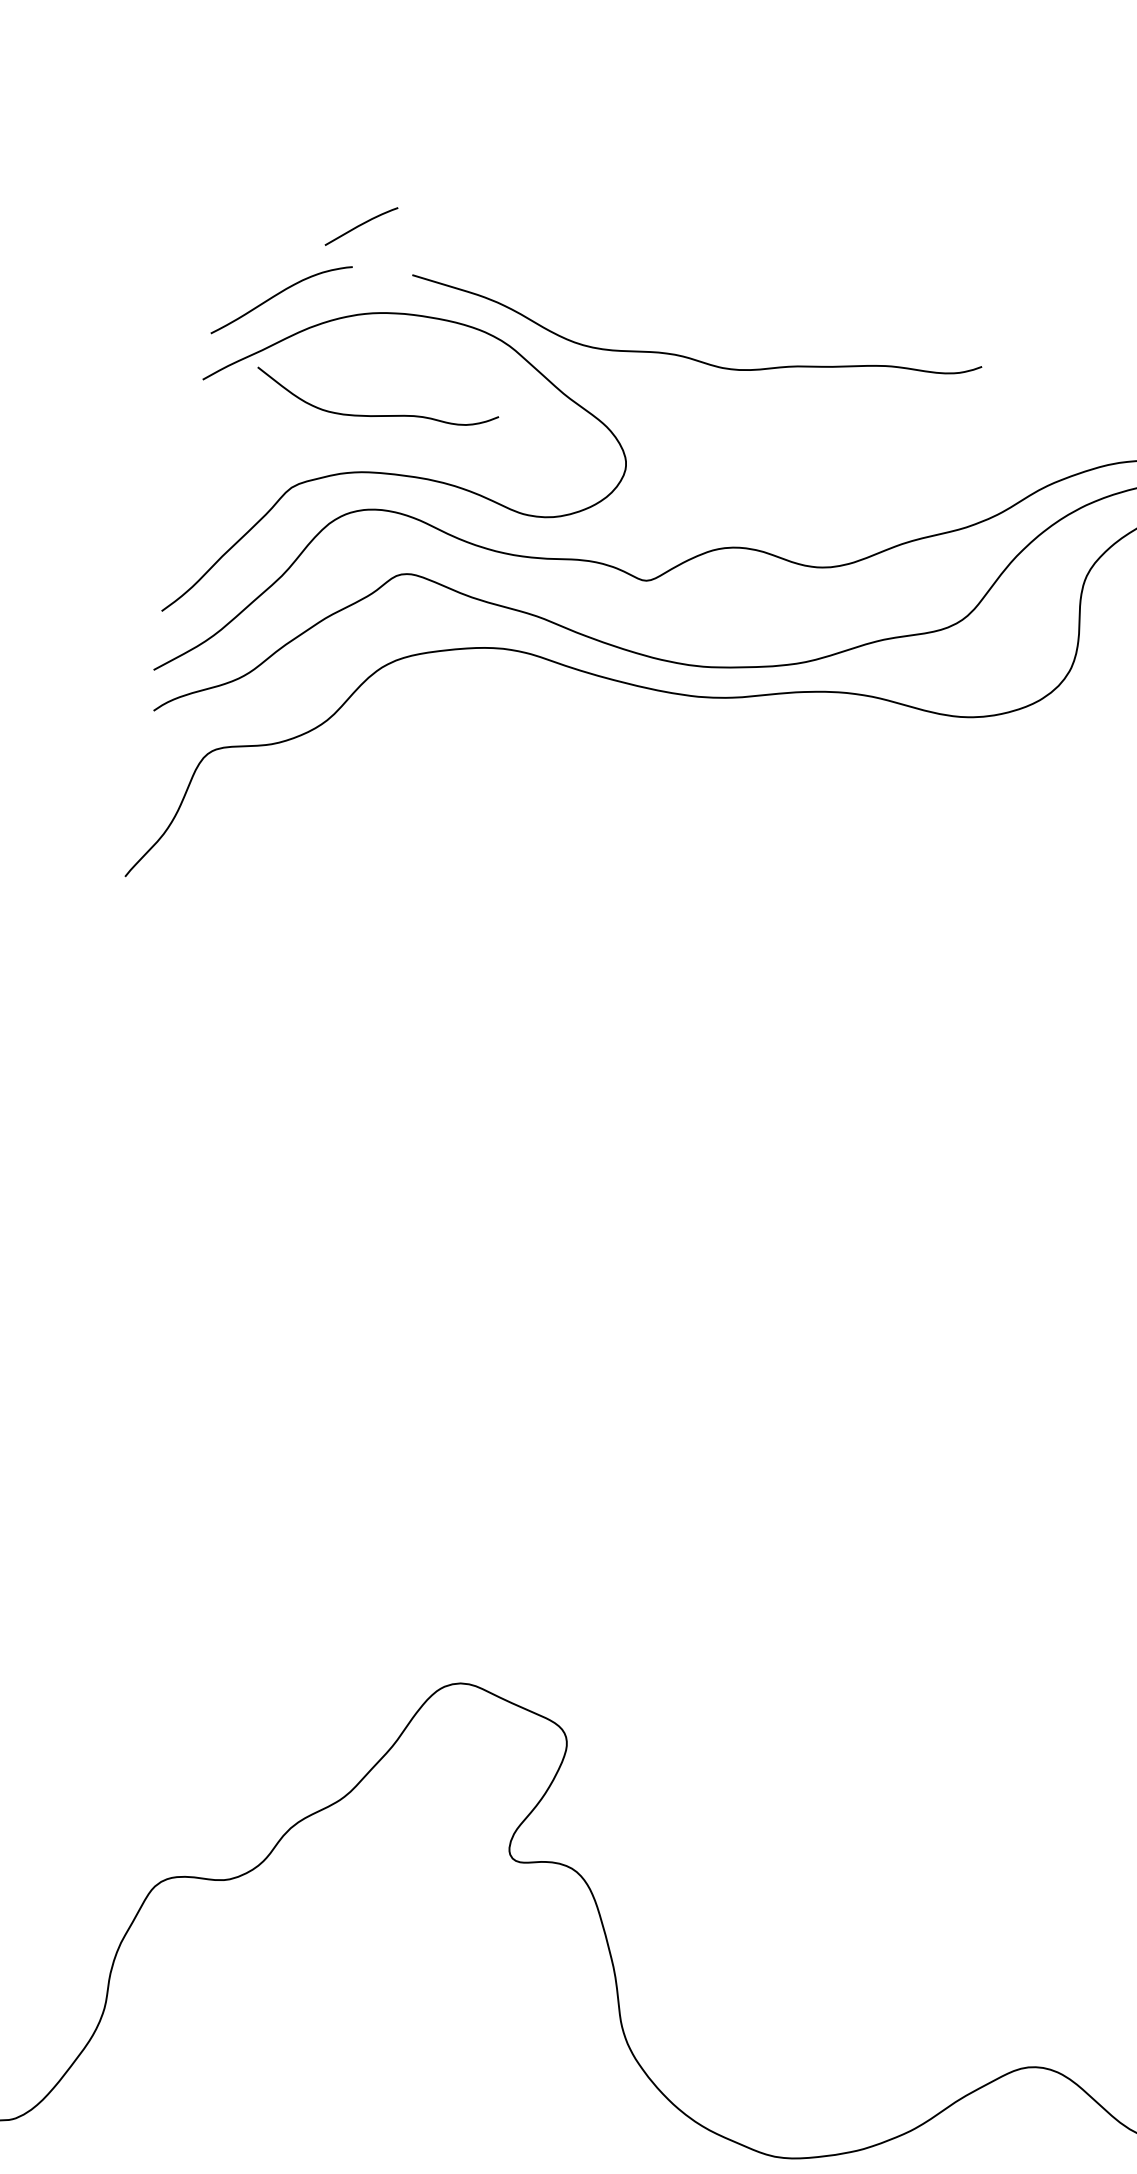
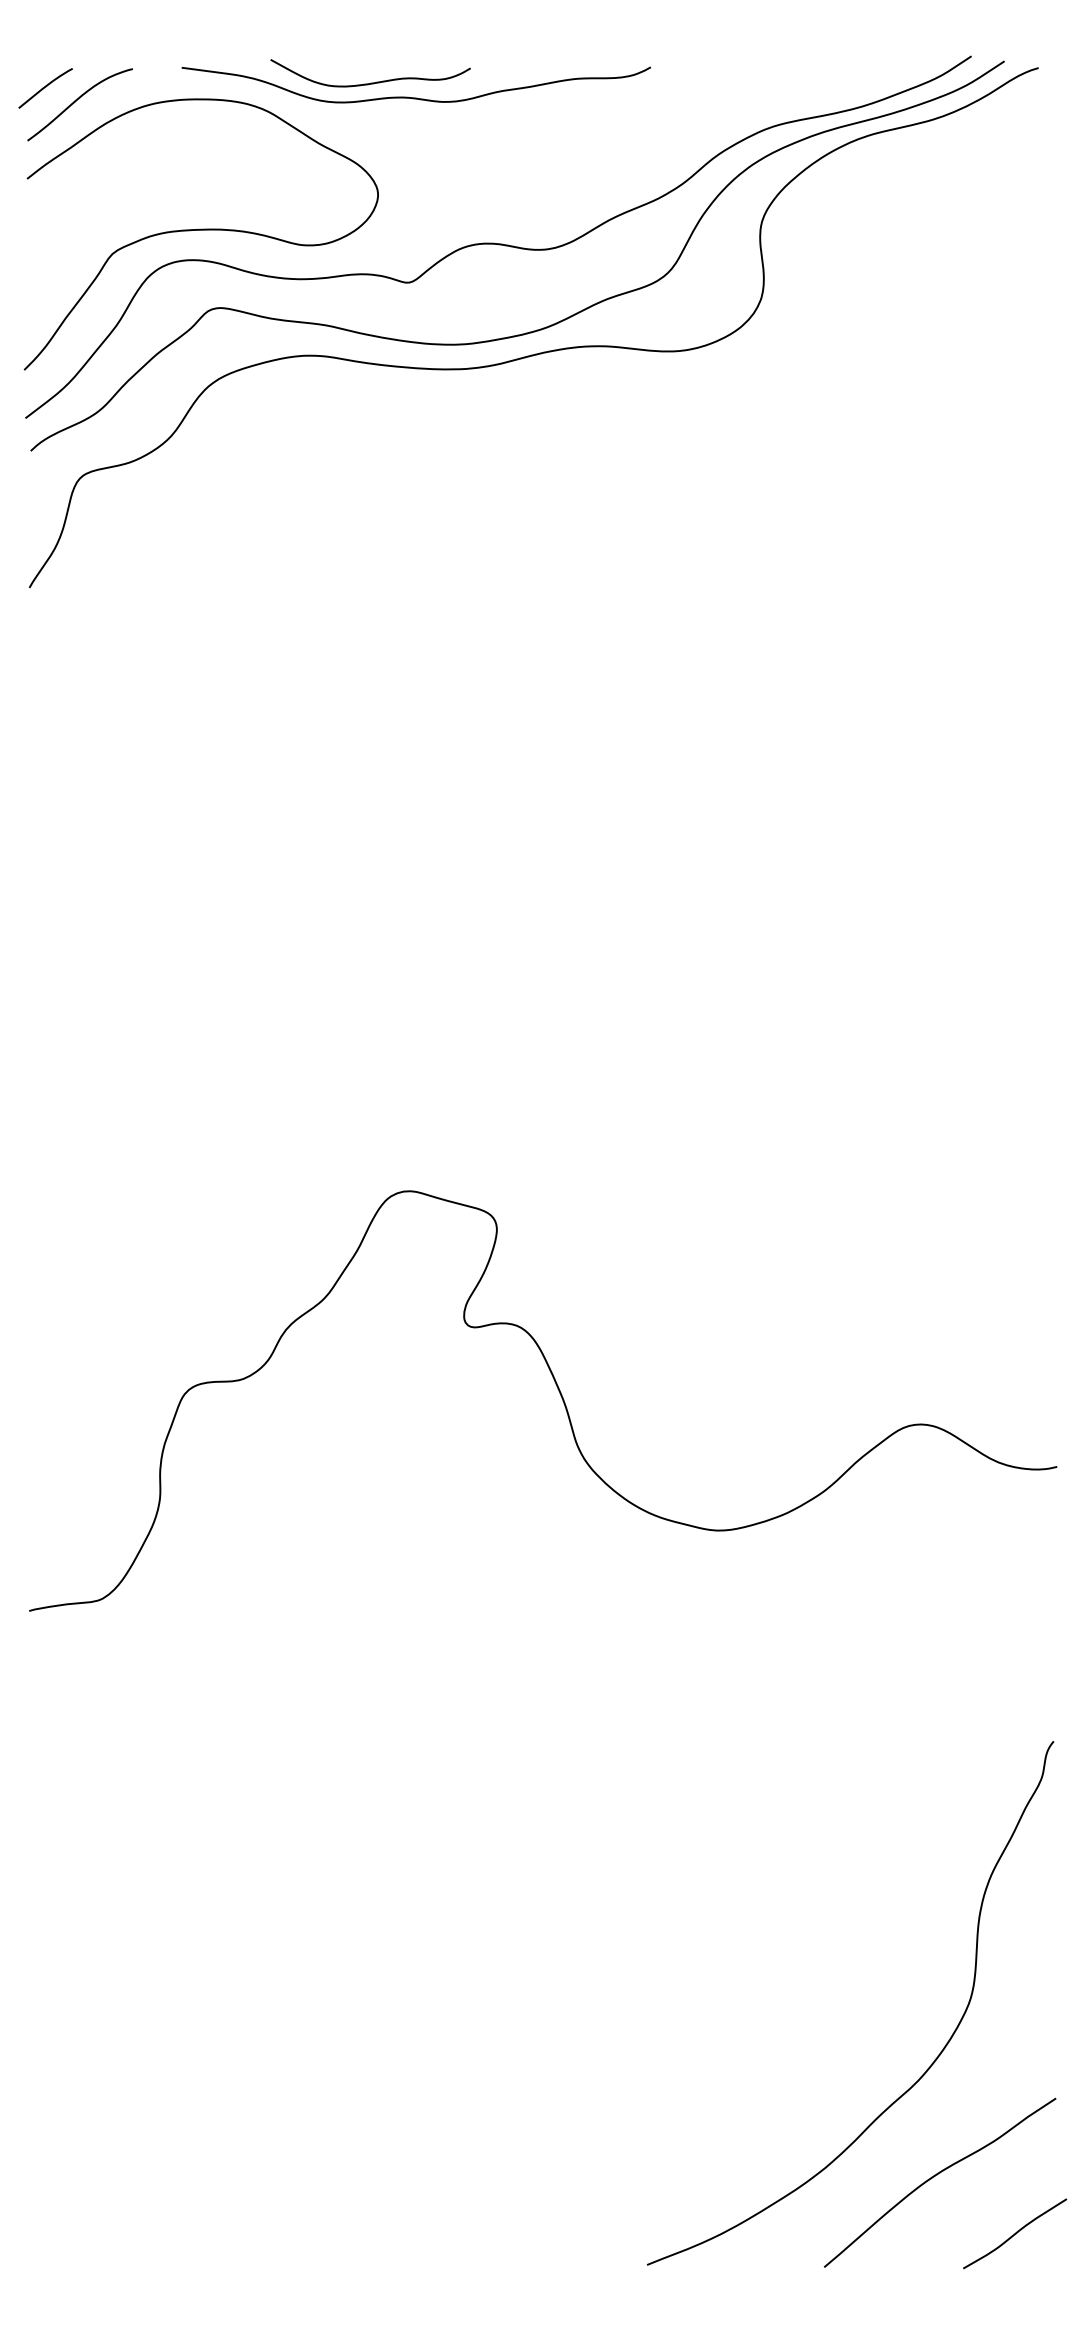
curve: (361, 225) -> (45, 87), moved
curve: (374, 414) -> (370, 82), moved

